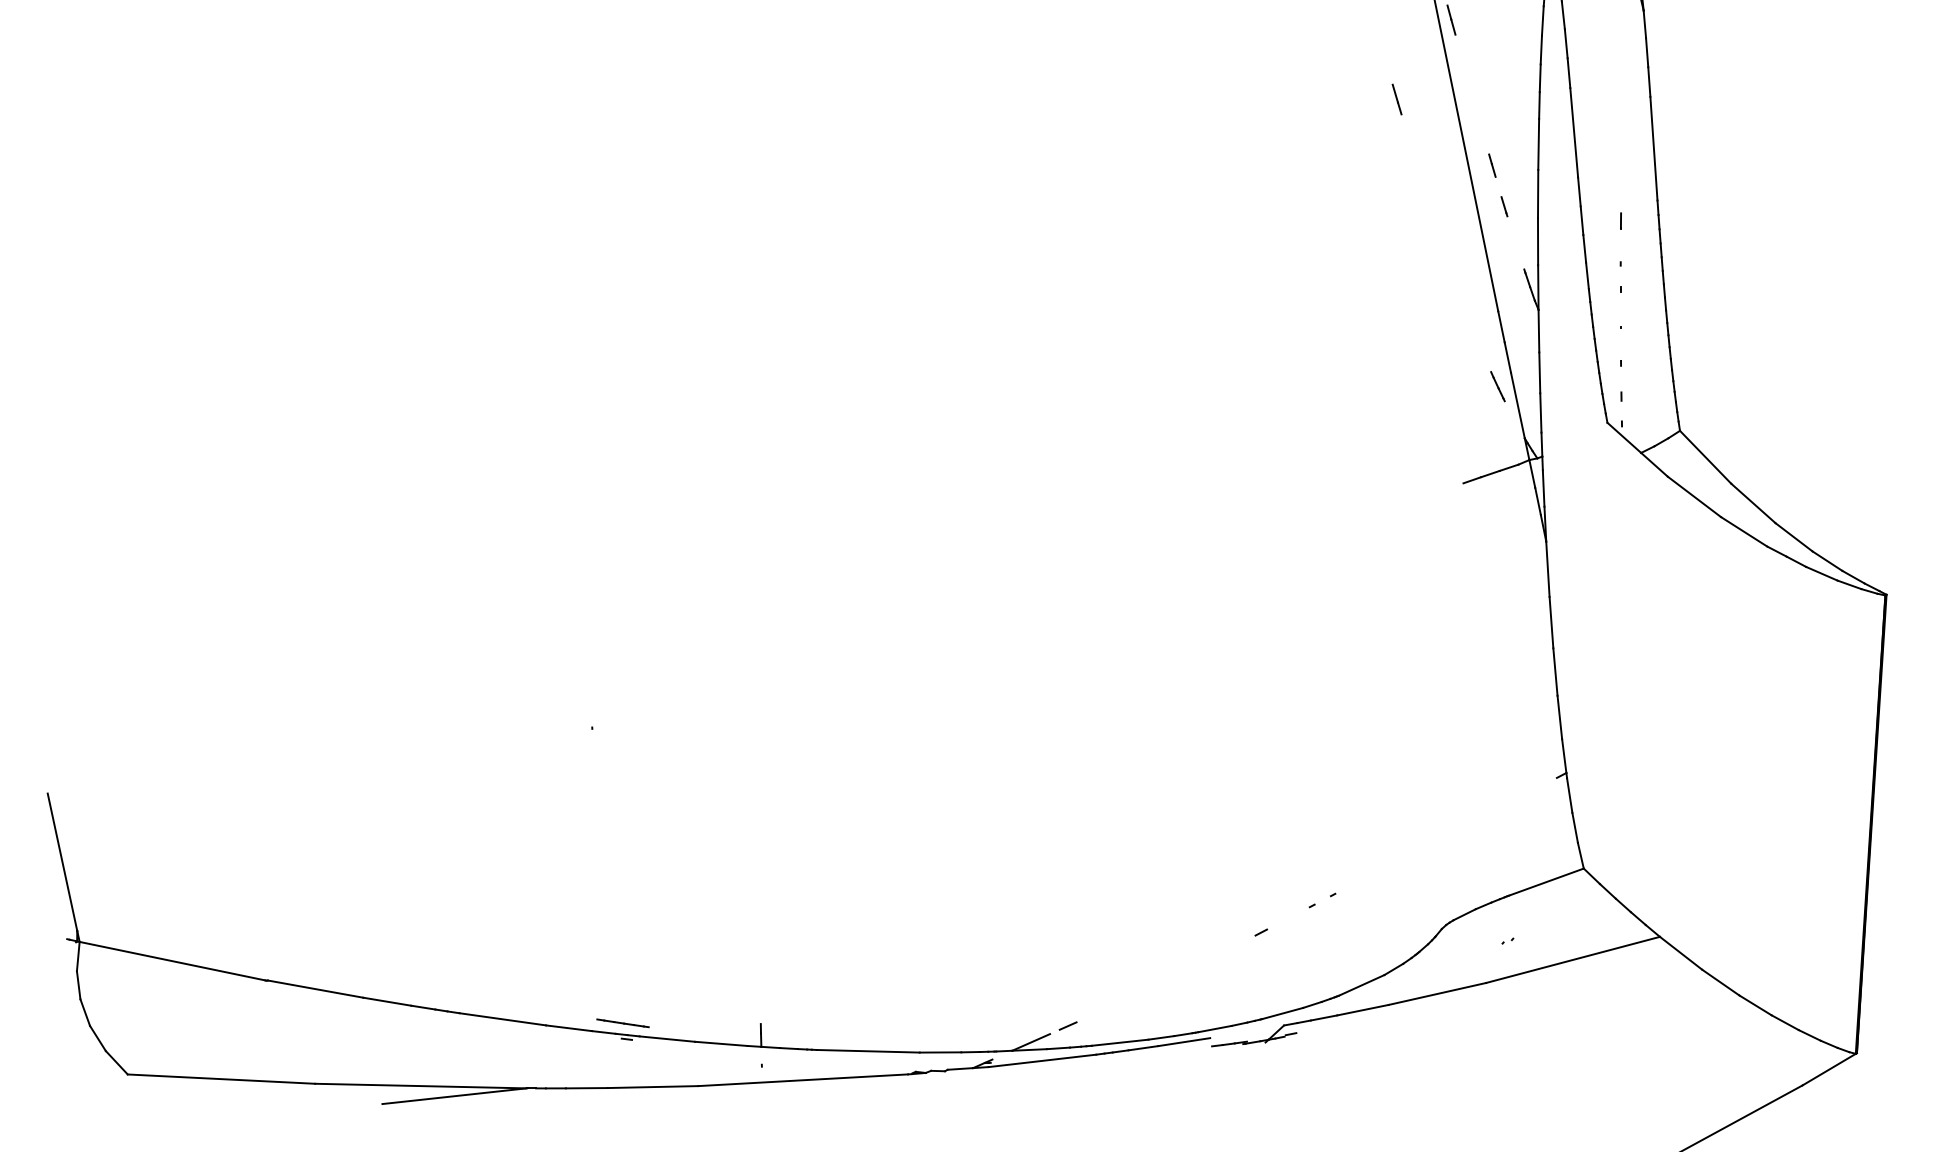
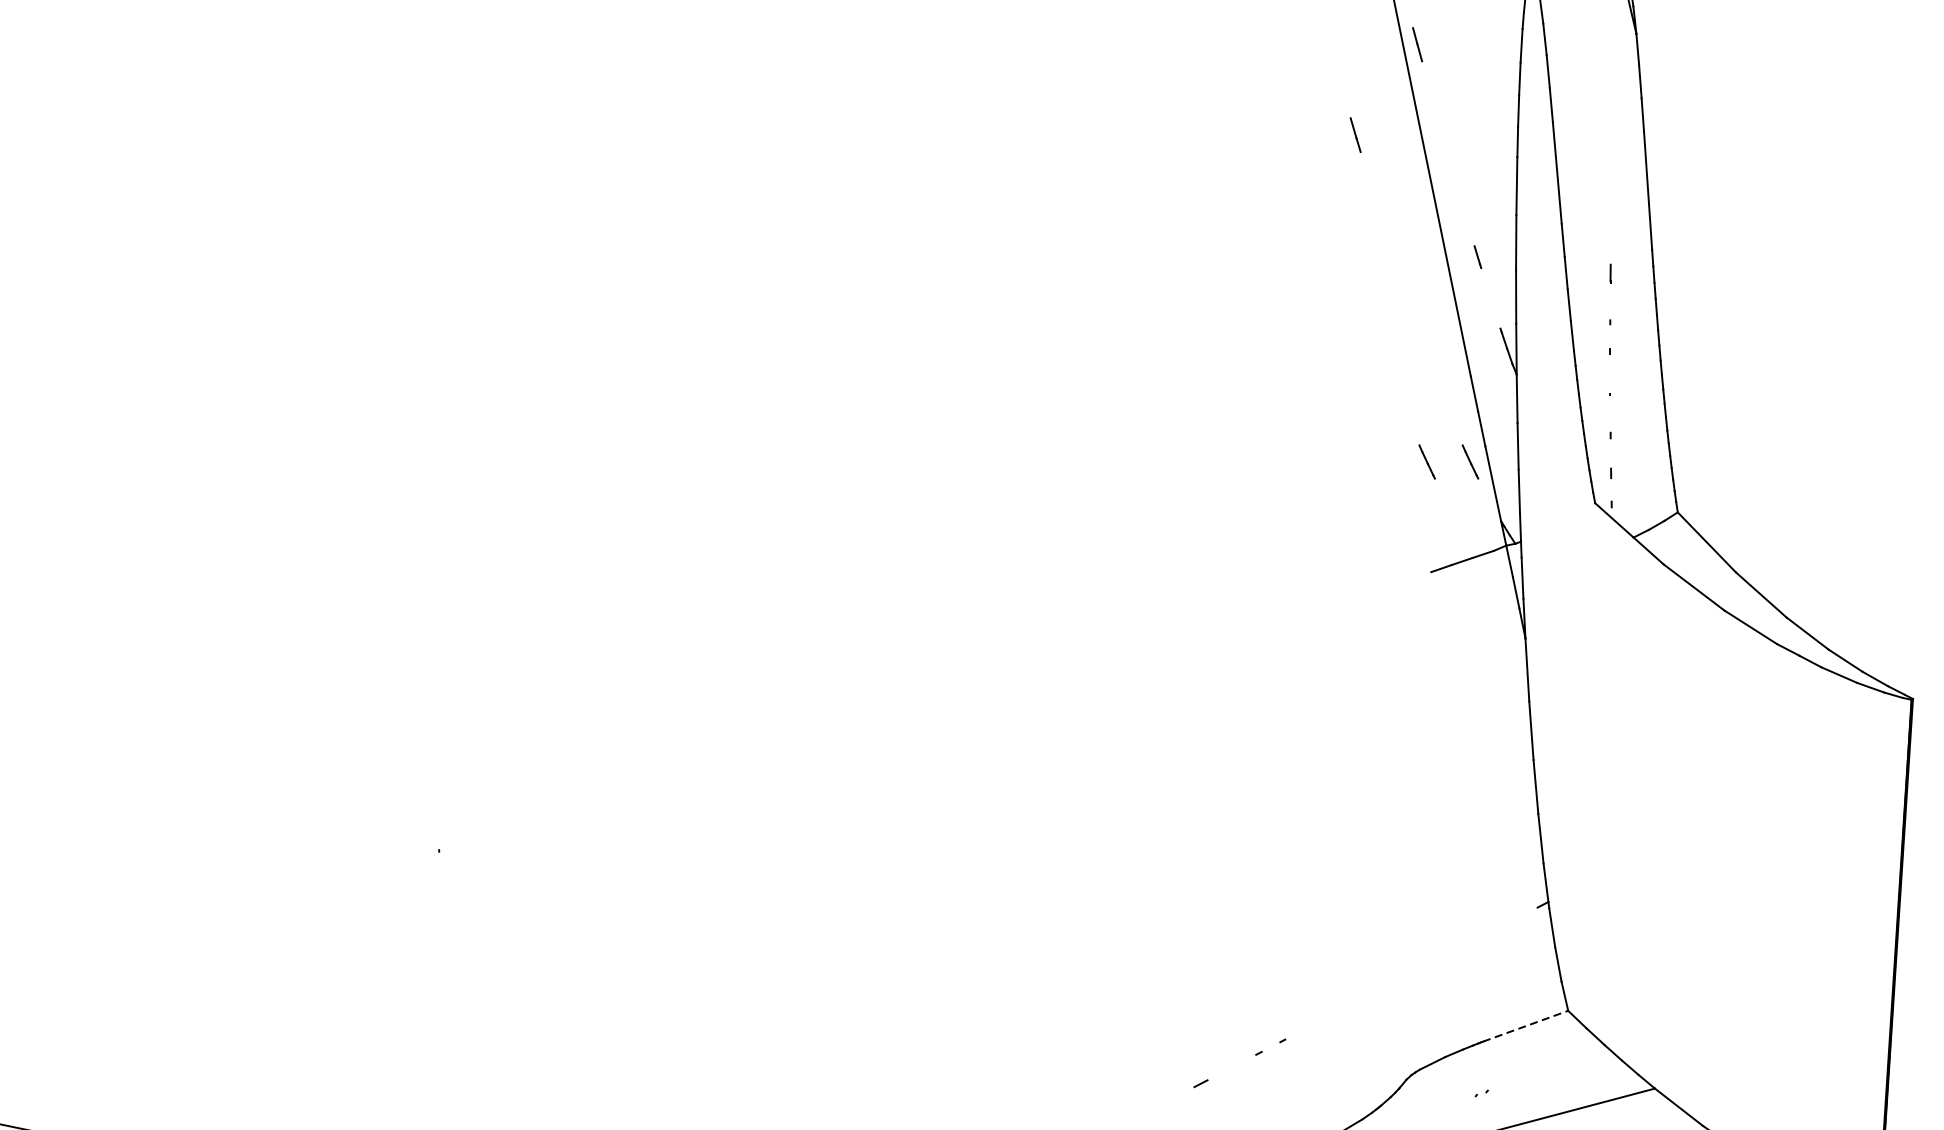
line: (1492, 165) -> (1464, 210), removed
line: (1459, 386) -> (1426, 461), added
line: (1546, 882) -> (1525, 1026), solid -> dashed

